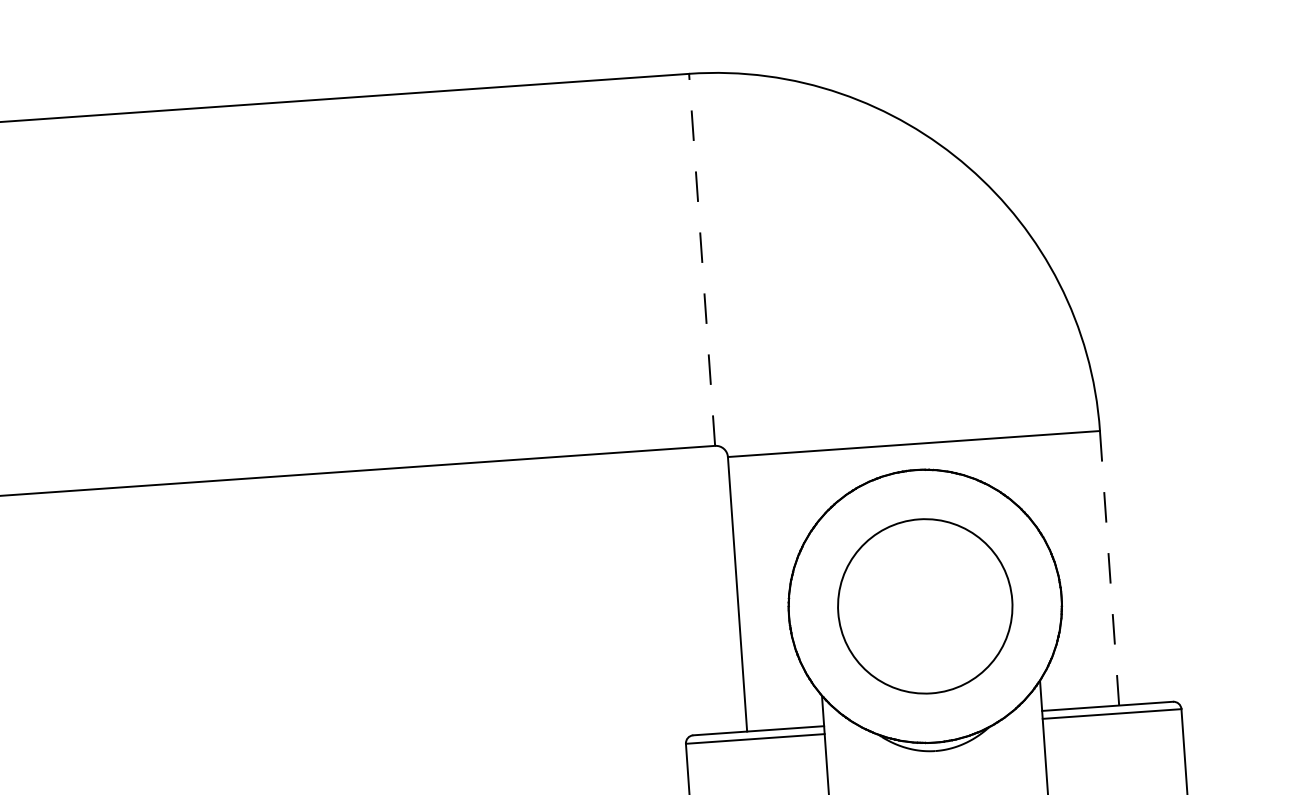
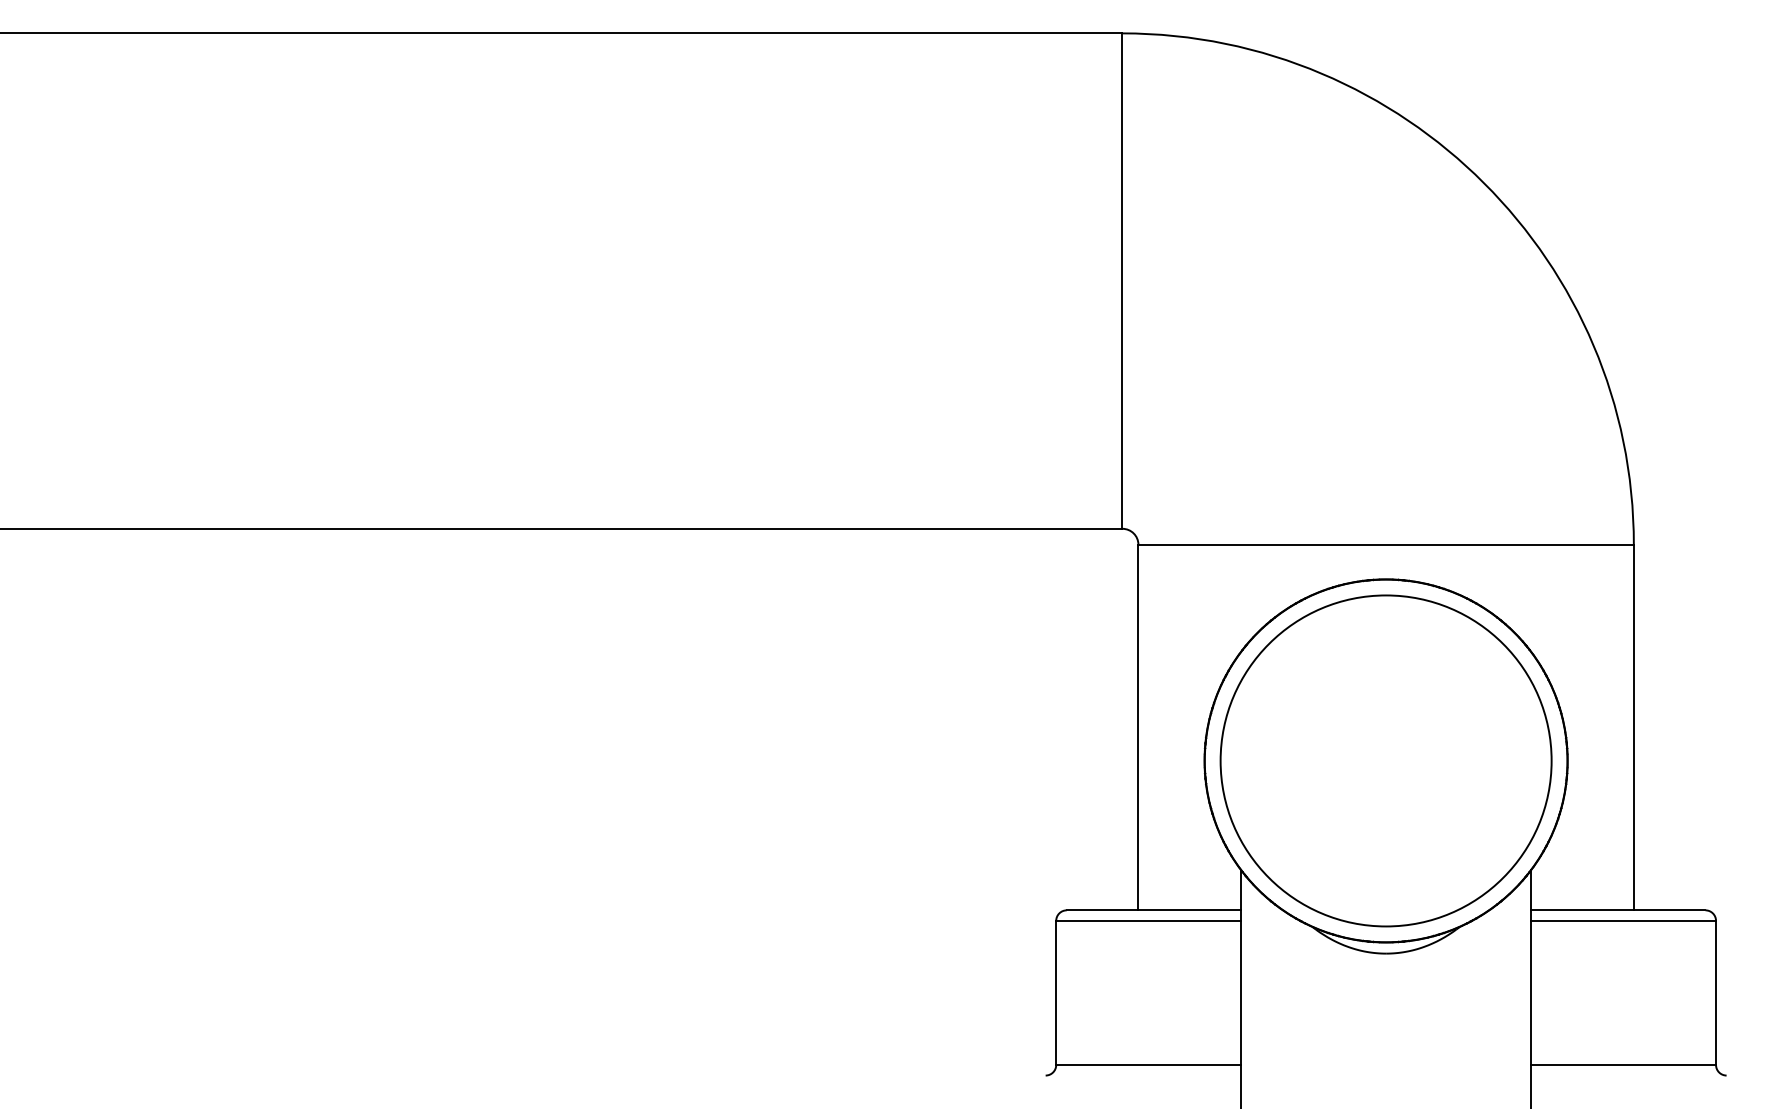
line: (702, 260) -> (1122, 281), dashed -> solid
line: (1109, 568) -> (1633, 727), dashed -> solid
circle: (924, 606) -> (1385, 760), size x1.43

